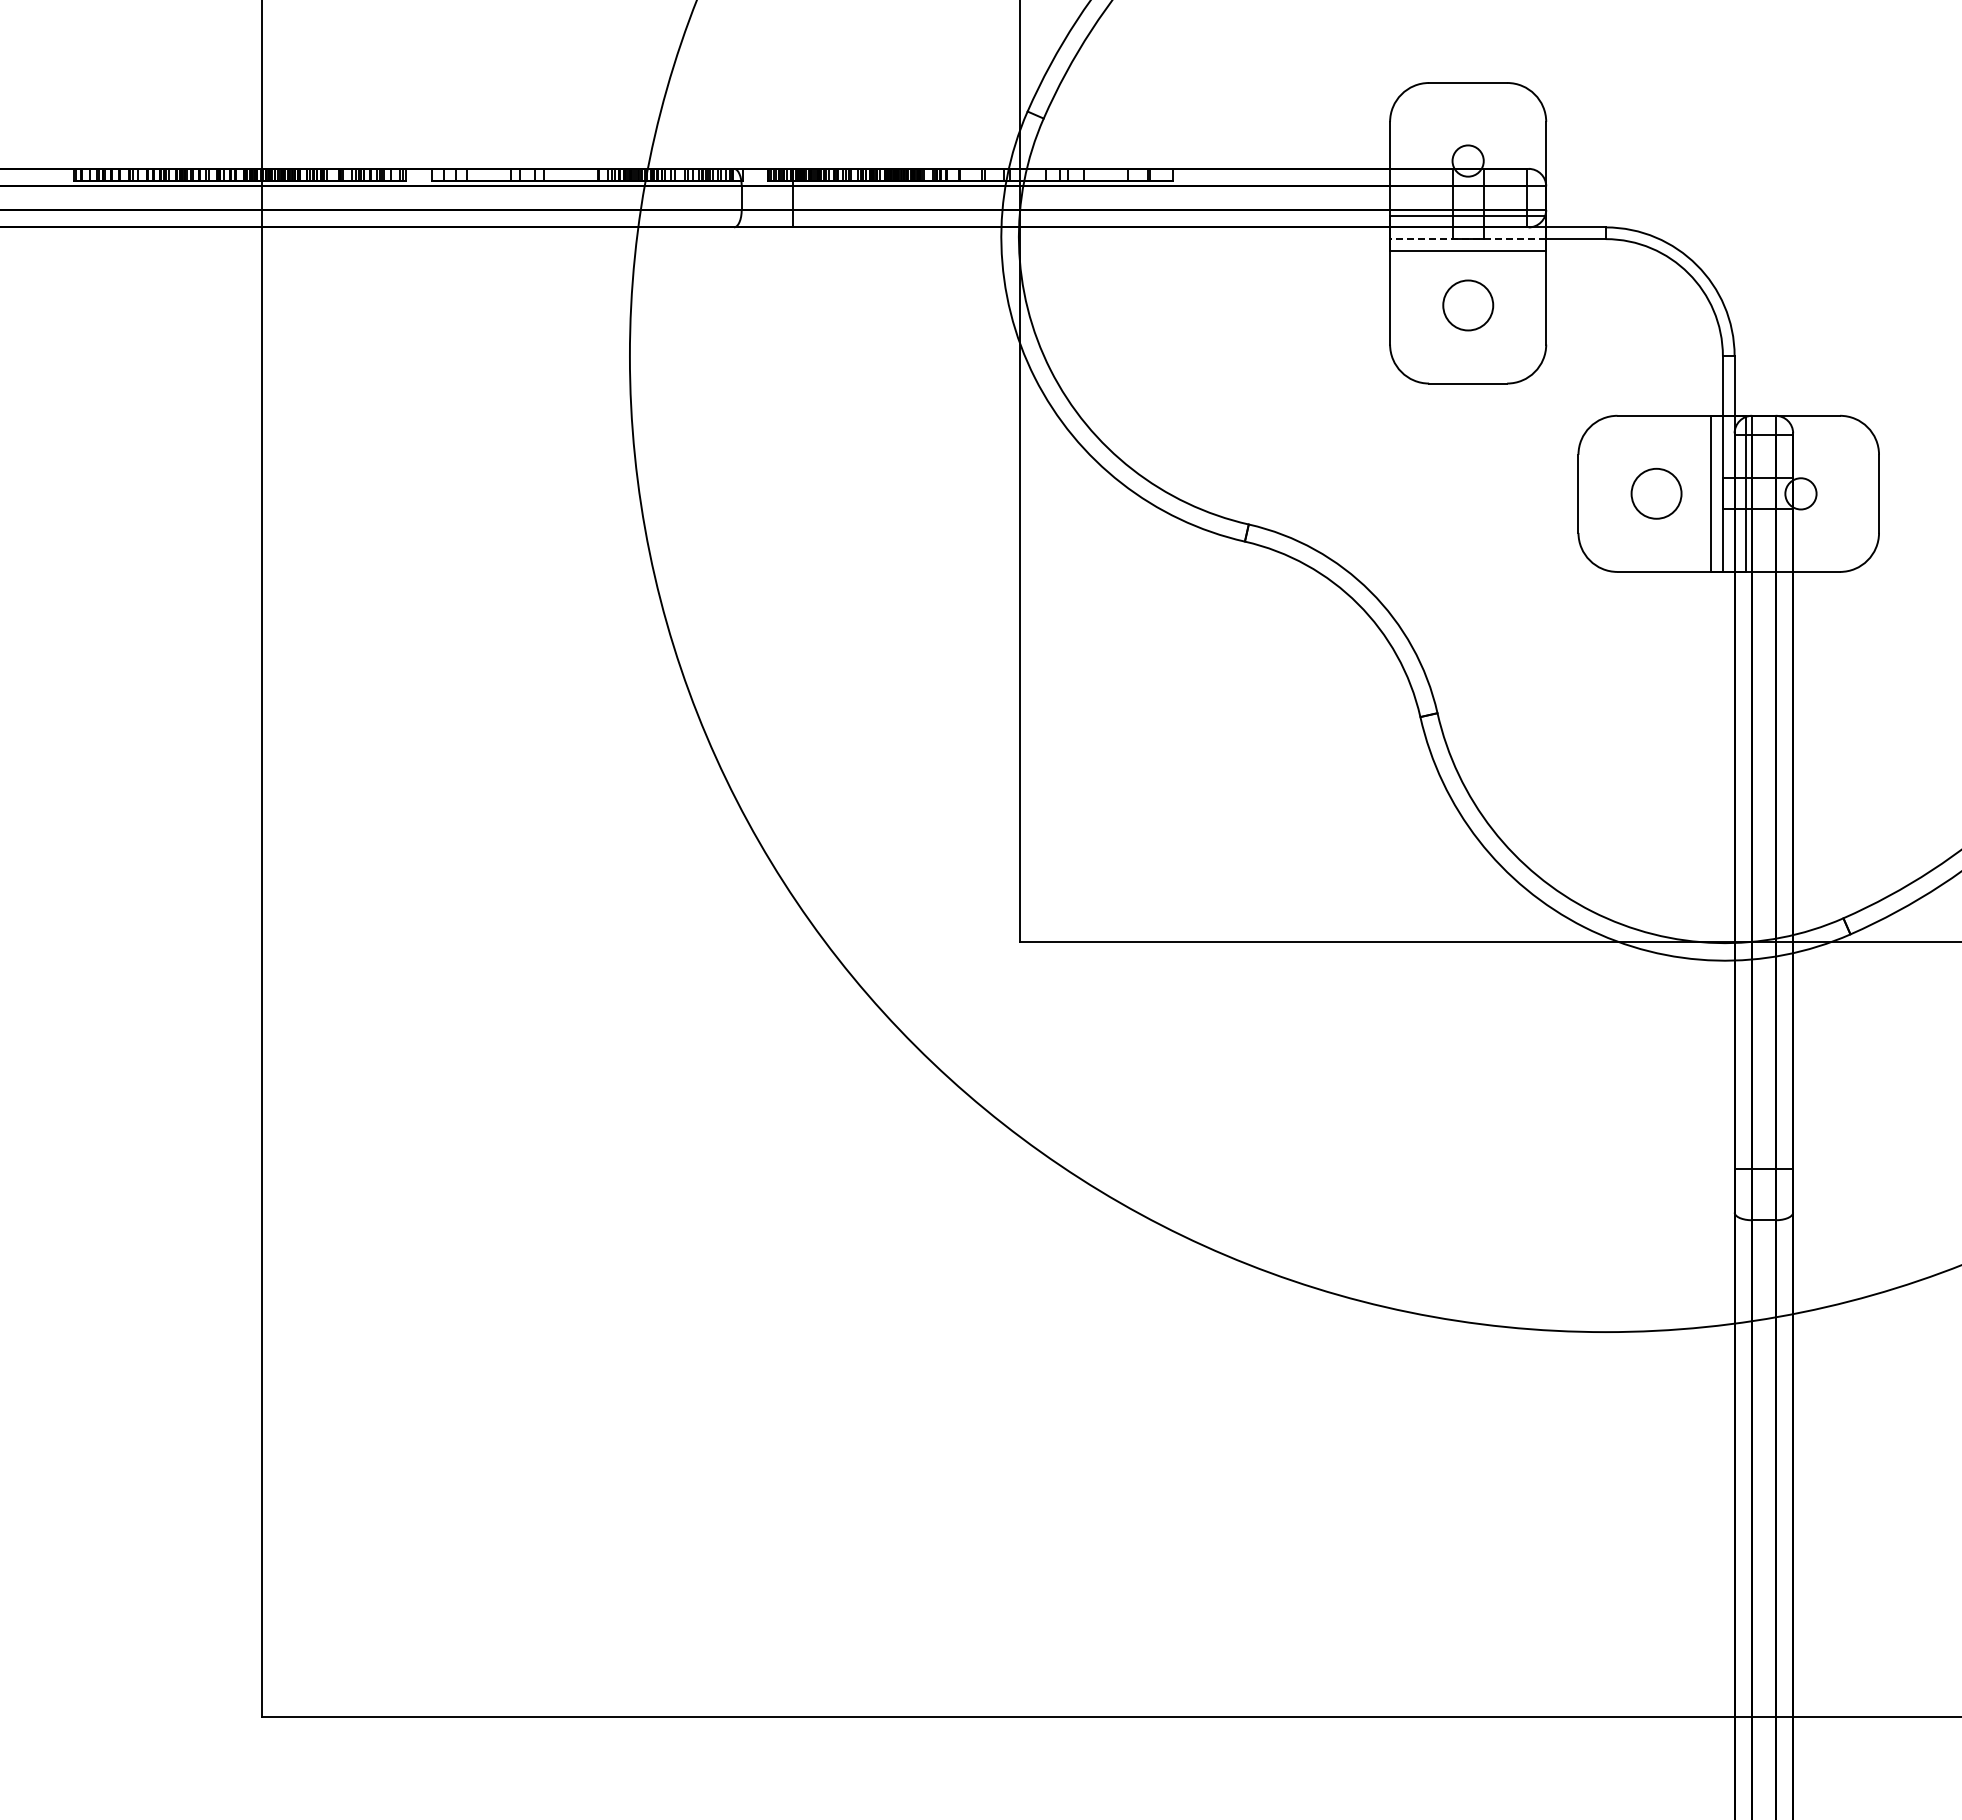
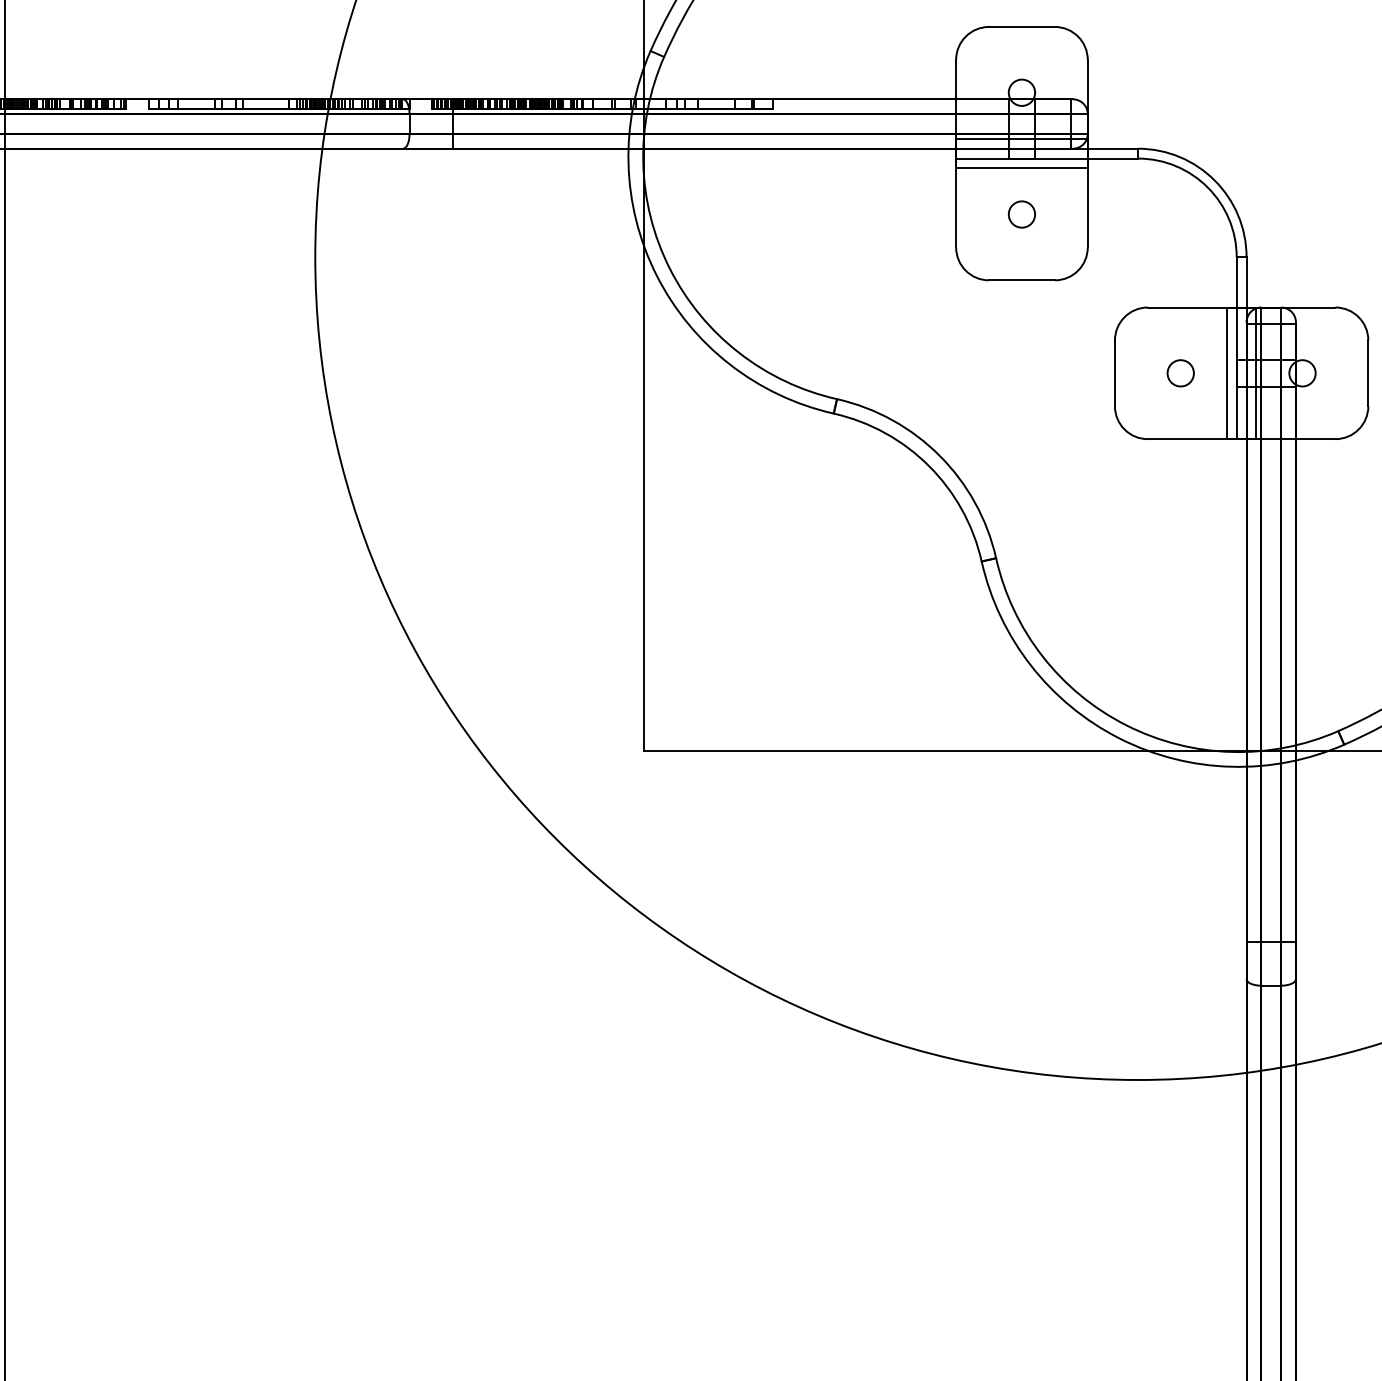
line: (1467, 239) -> (1021, 158), dashed -> solid
circle: (1467, 305) -> (1021, 214), size x0.62
circle: (1656, 493) -> (1180, 373), size x0.62

